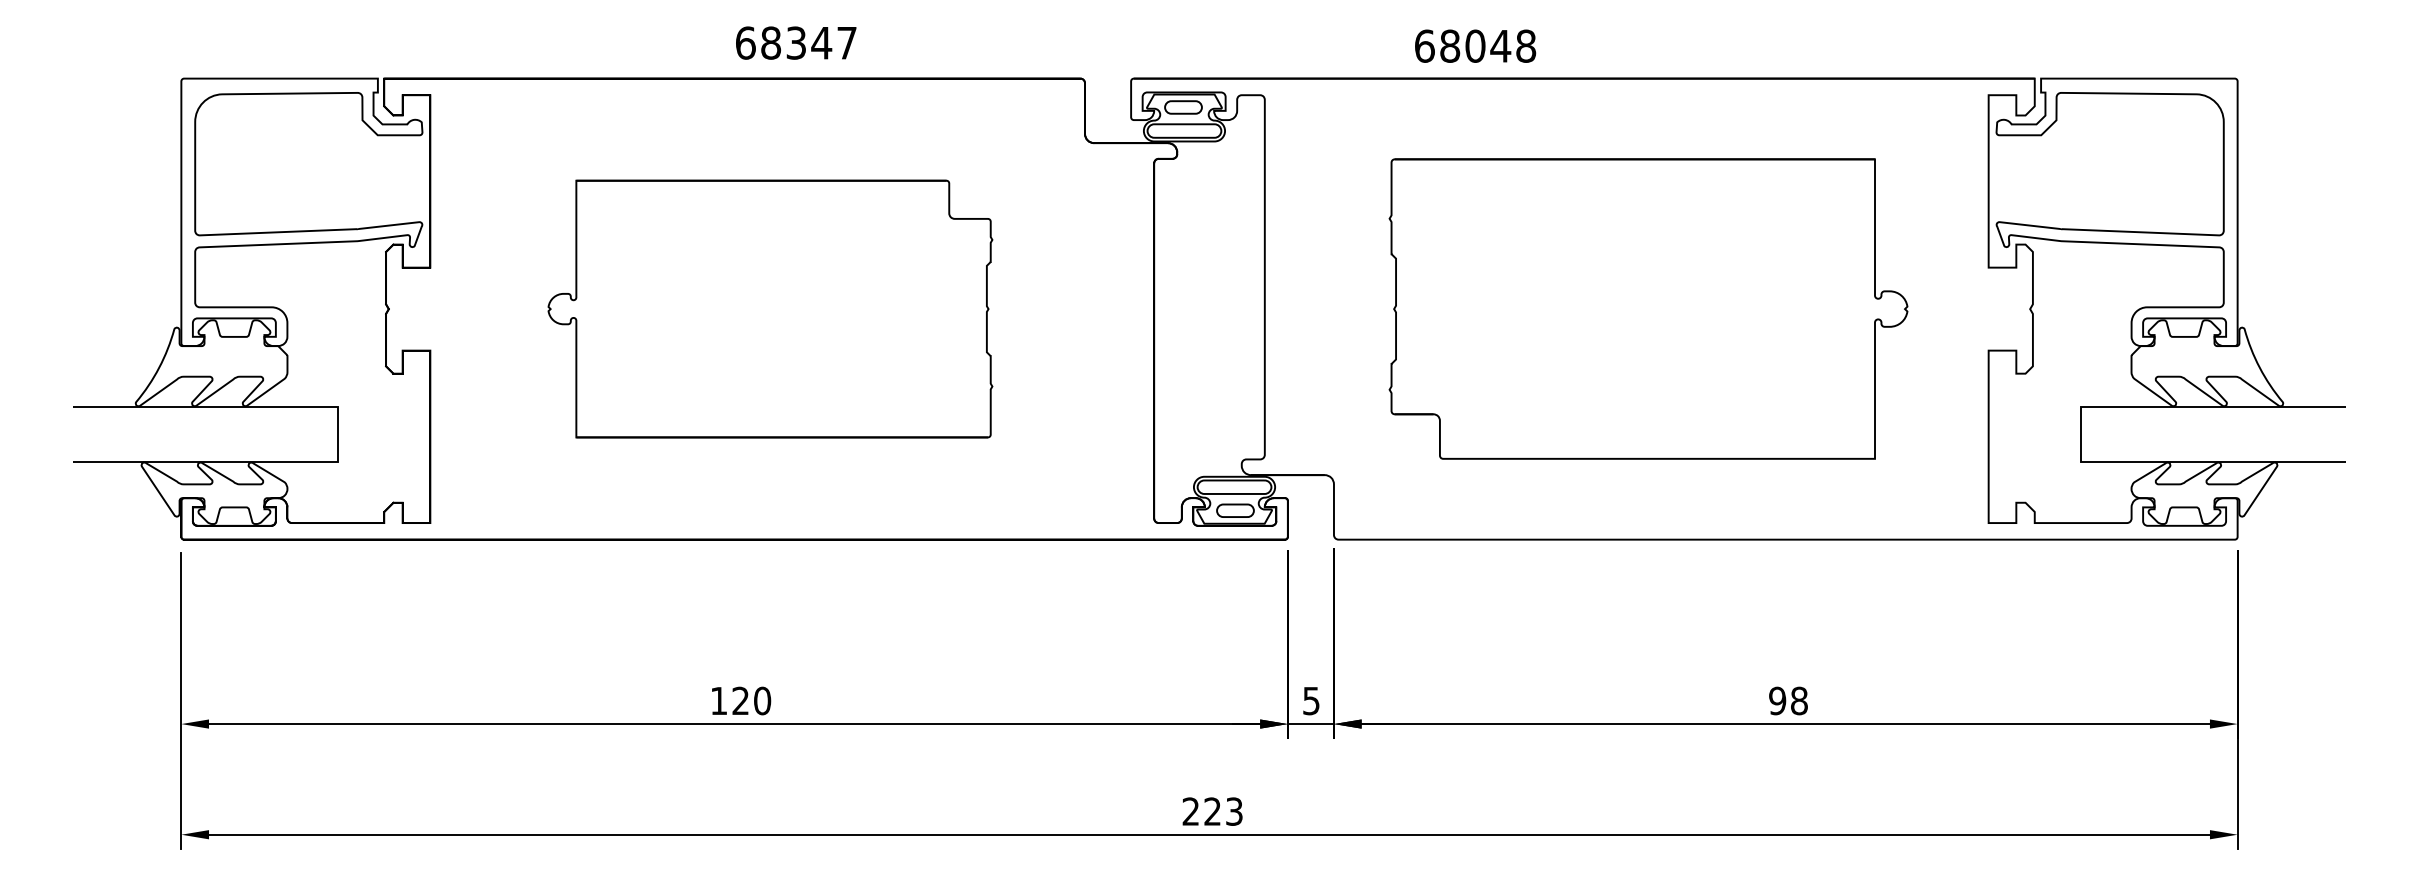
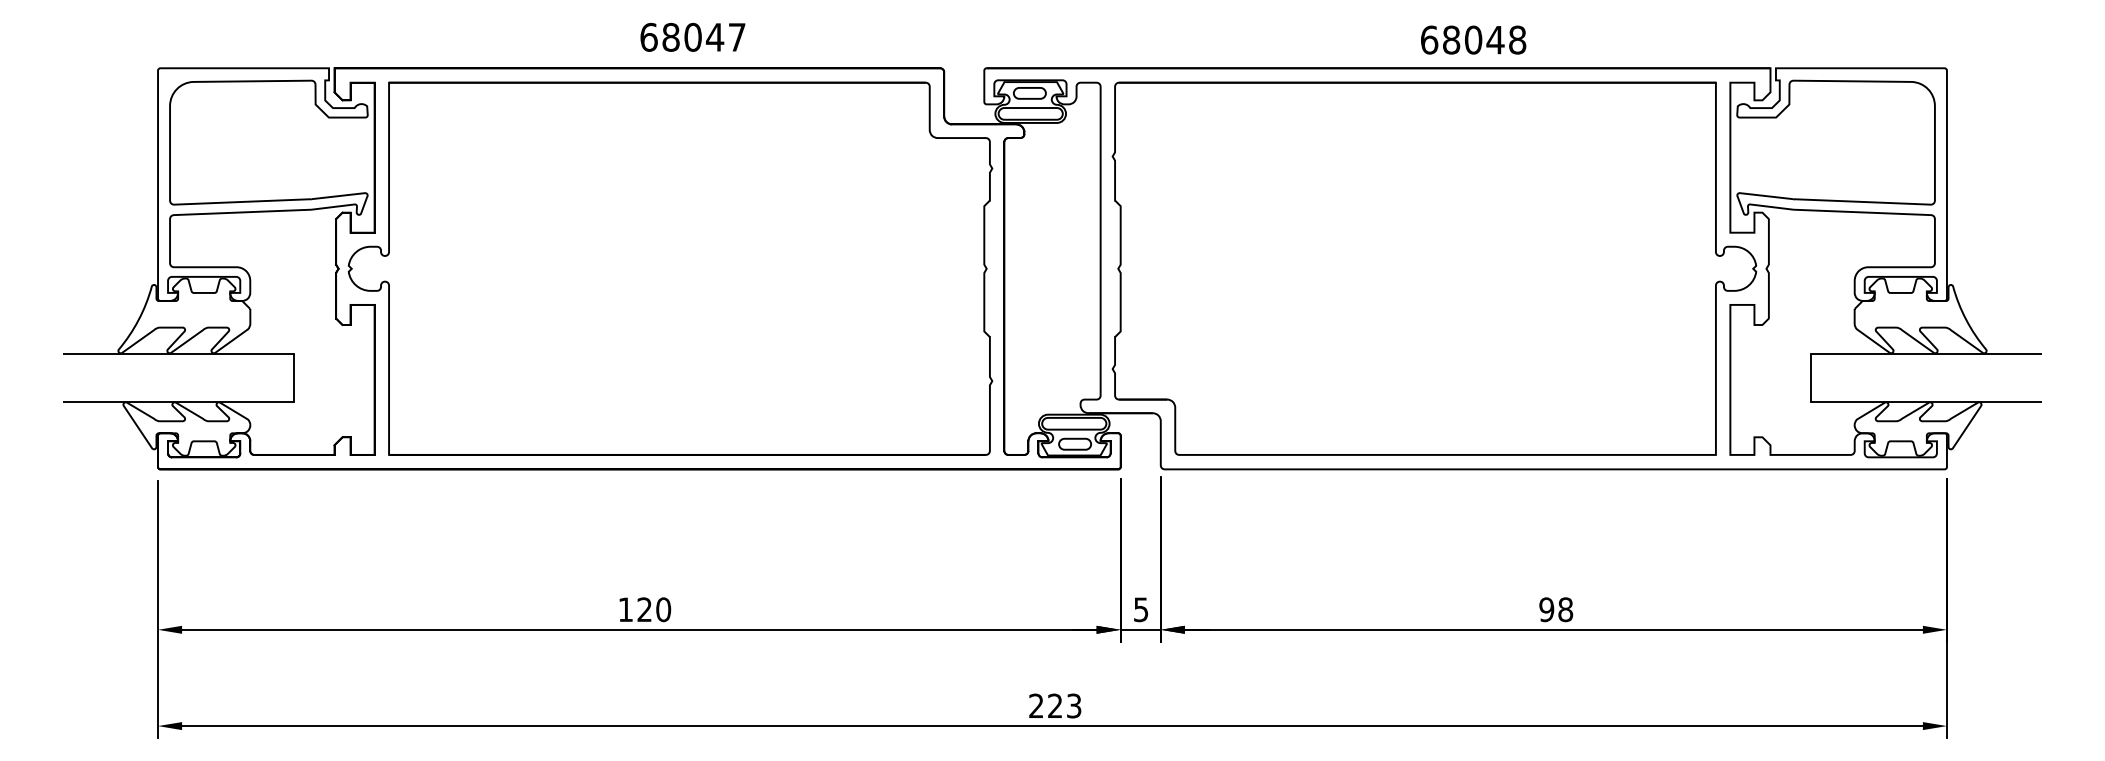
text: (796, 42) -> (693, 36), 68347 -> 68047
text: (1475, 45) -> (1473, 39), moved
part: (770, 308) -> (670, 268), size x1.67
part: (1648, 308) -> (1434, 268), size x1.43

